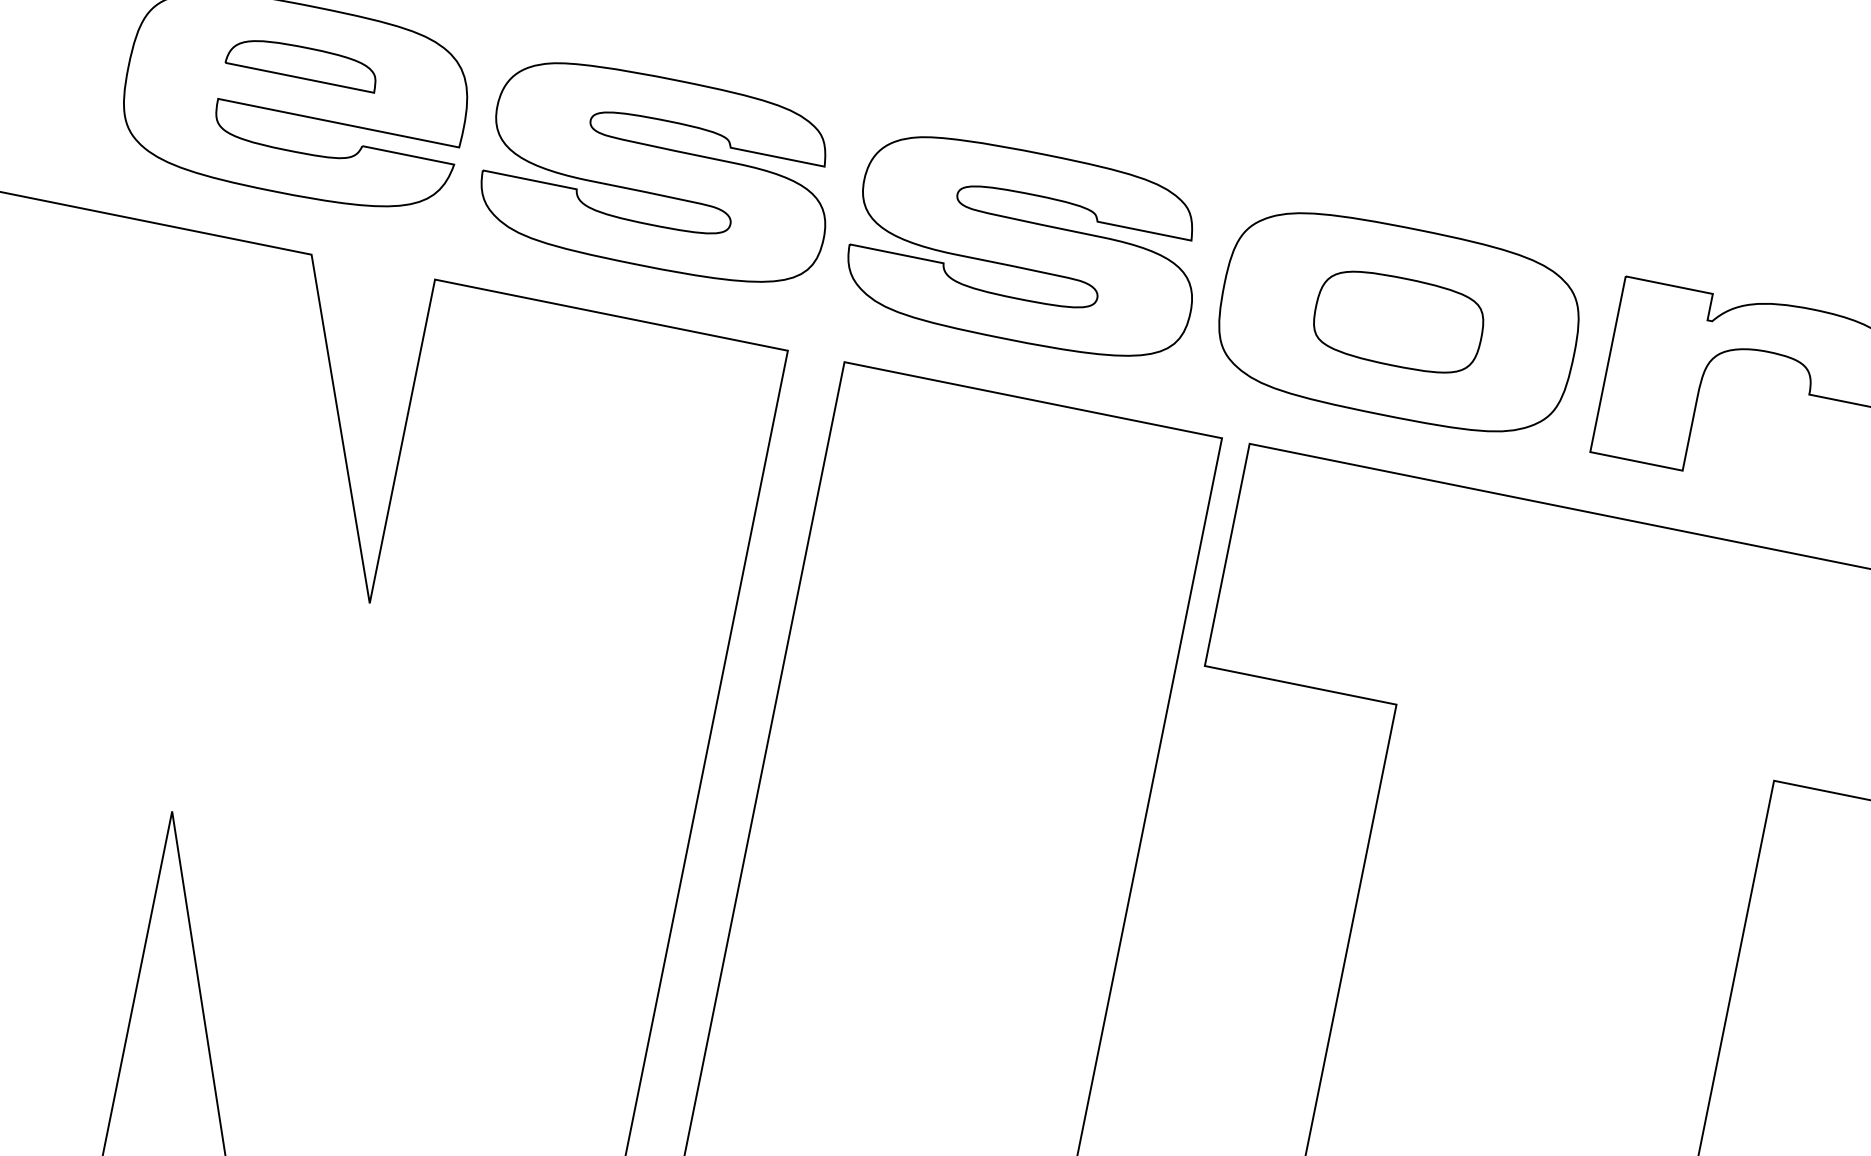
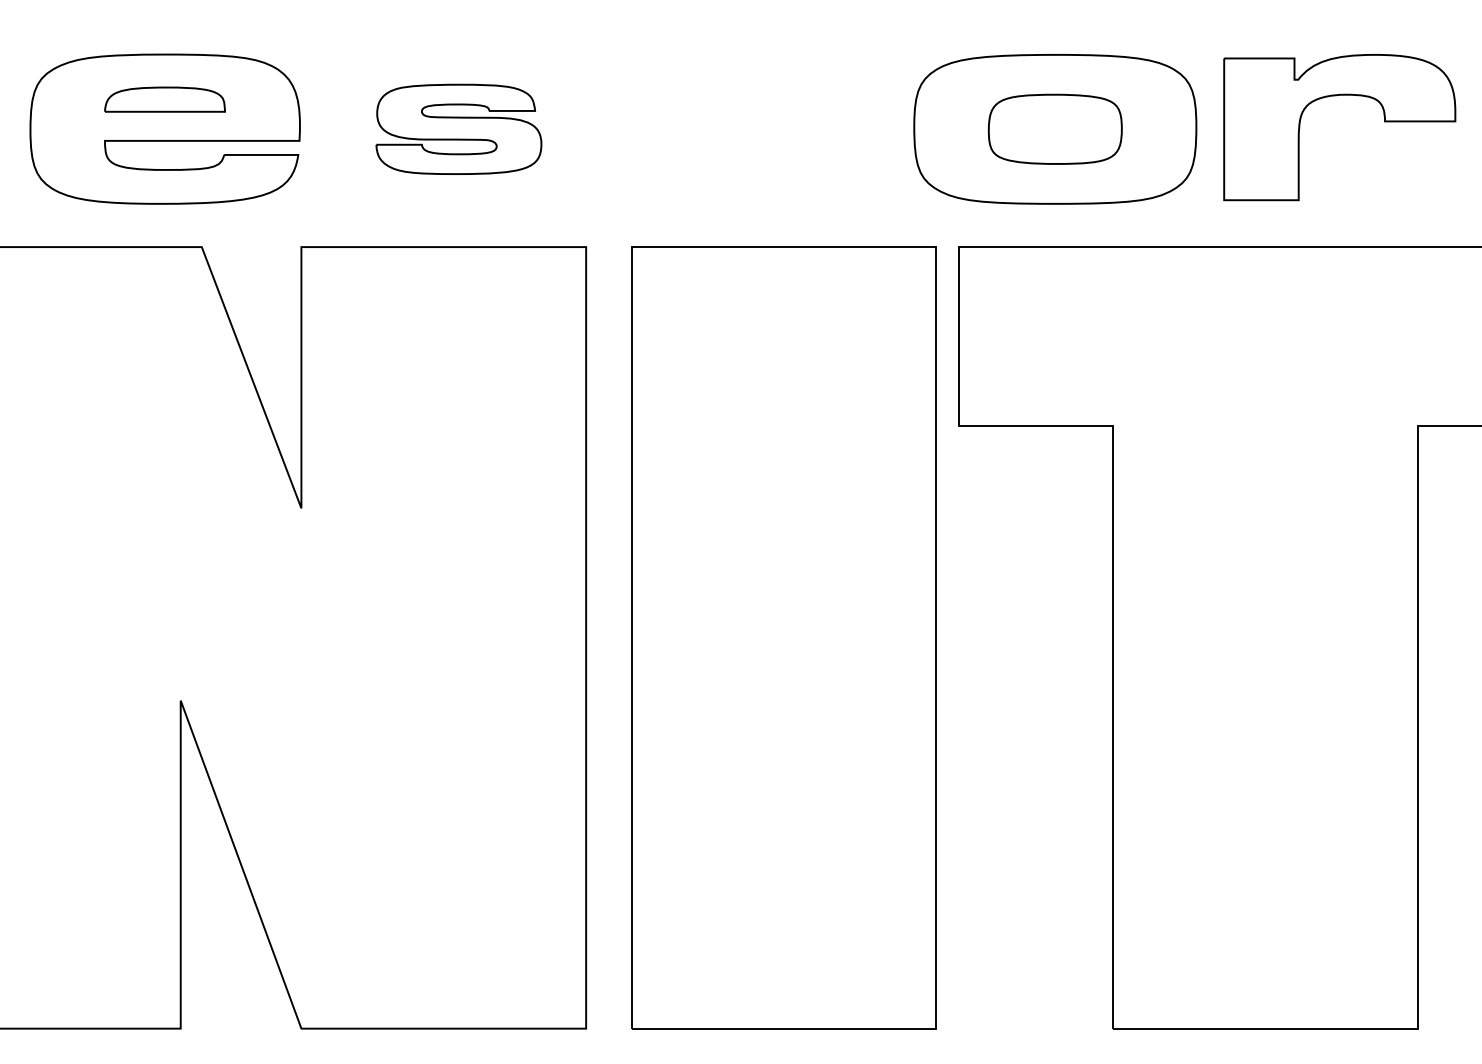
part: (659, 173) -> (458, 129), size x0.6
part: (1025, 247) -> (754, 129), removed

